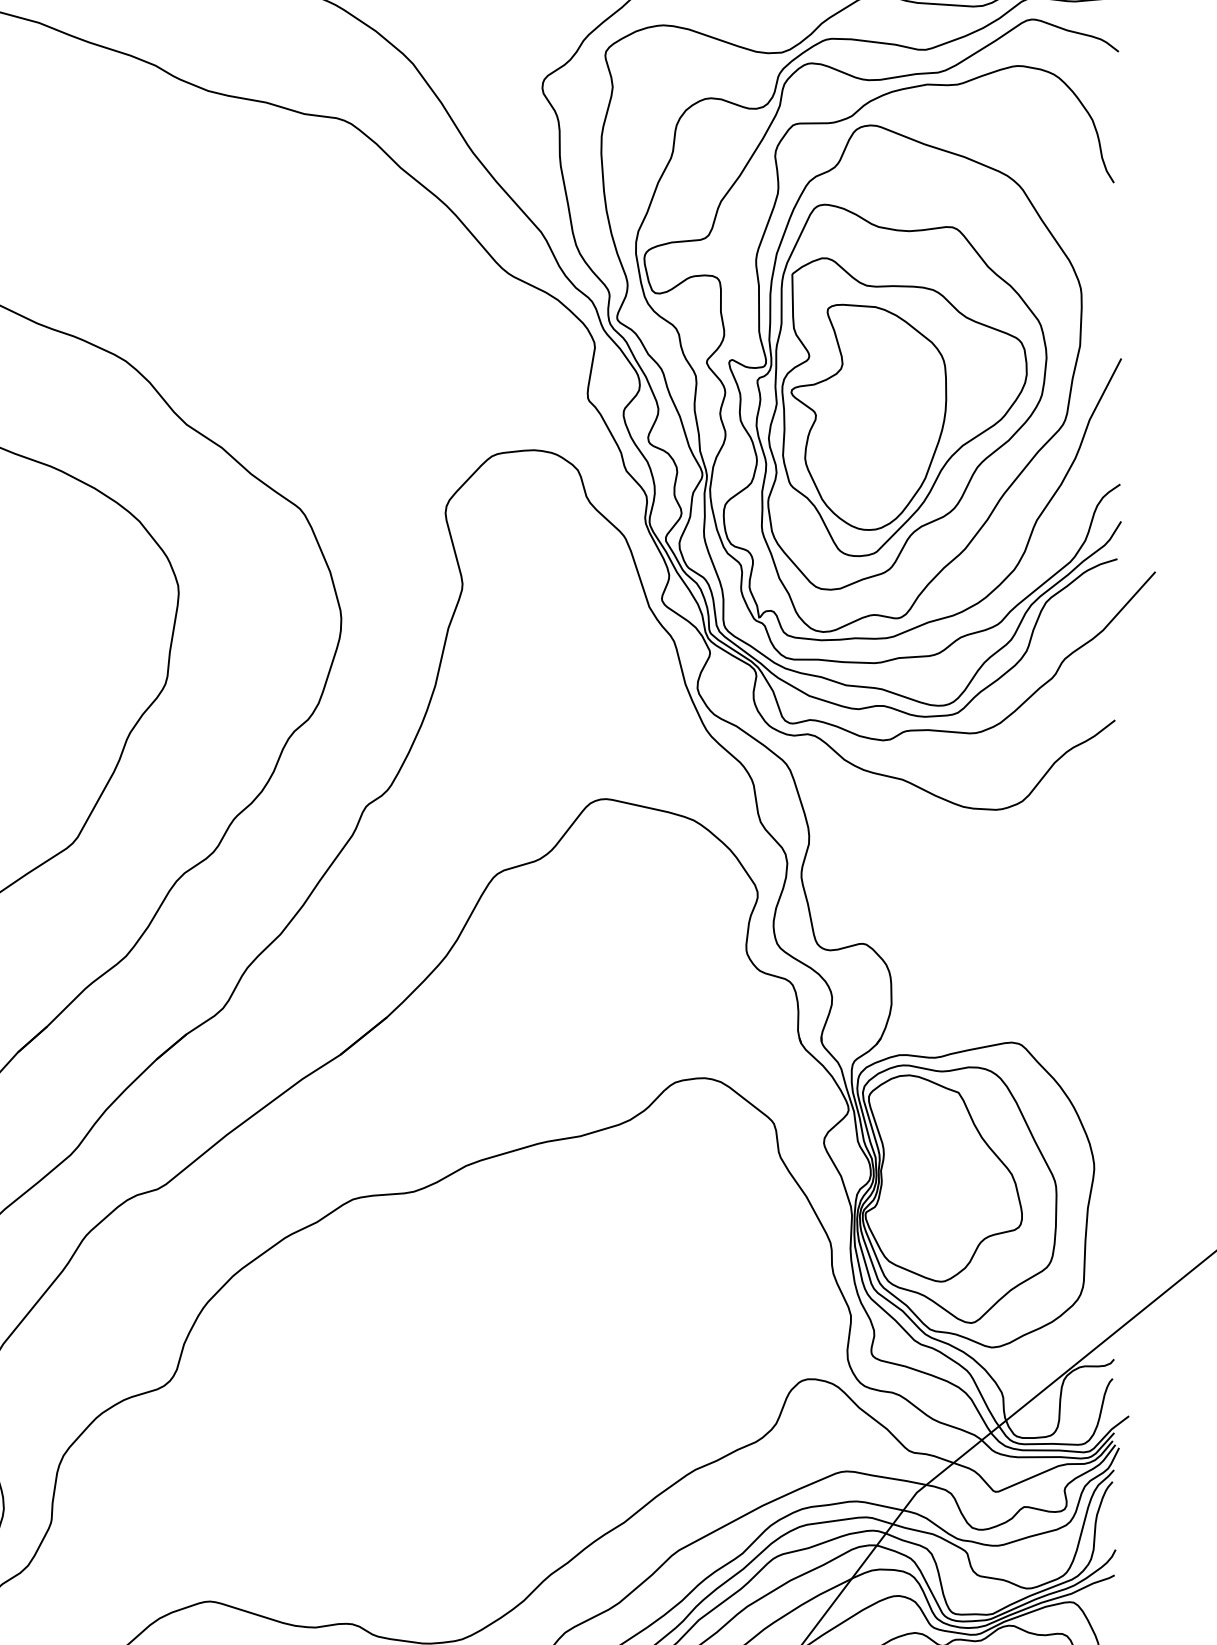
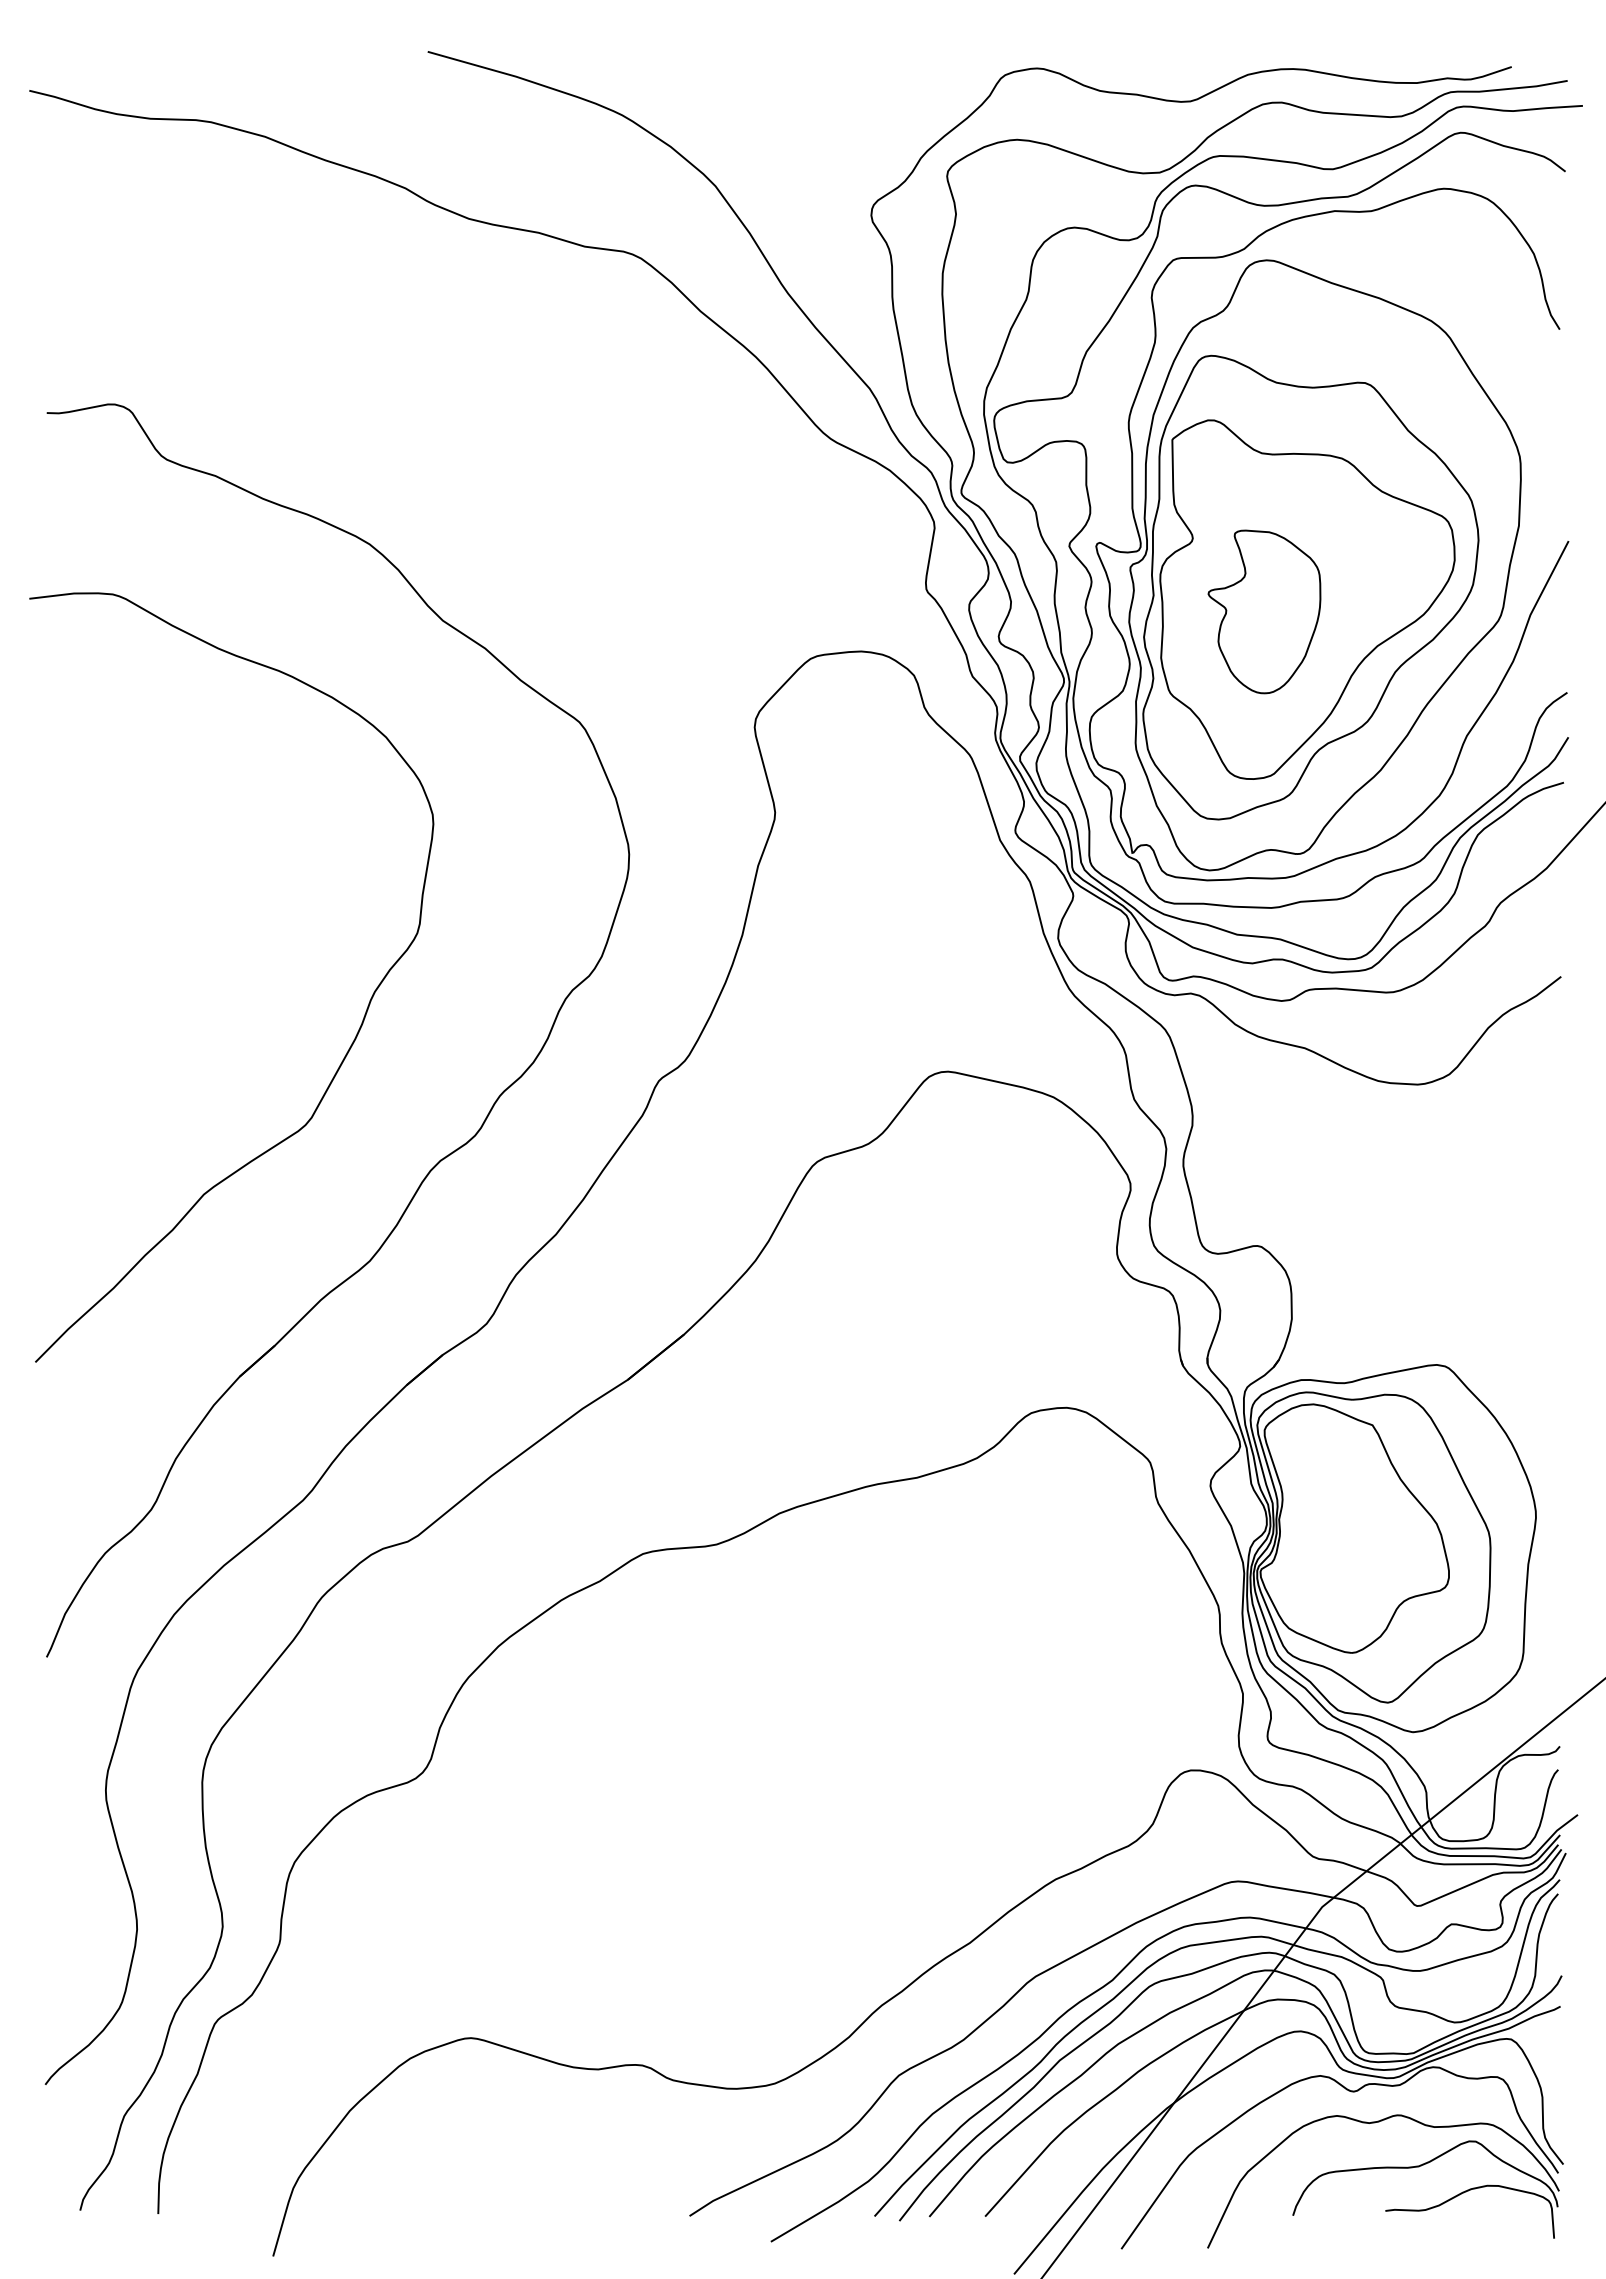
part: (868, 417) -> (1264, 611), size x0.6

